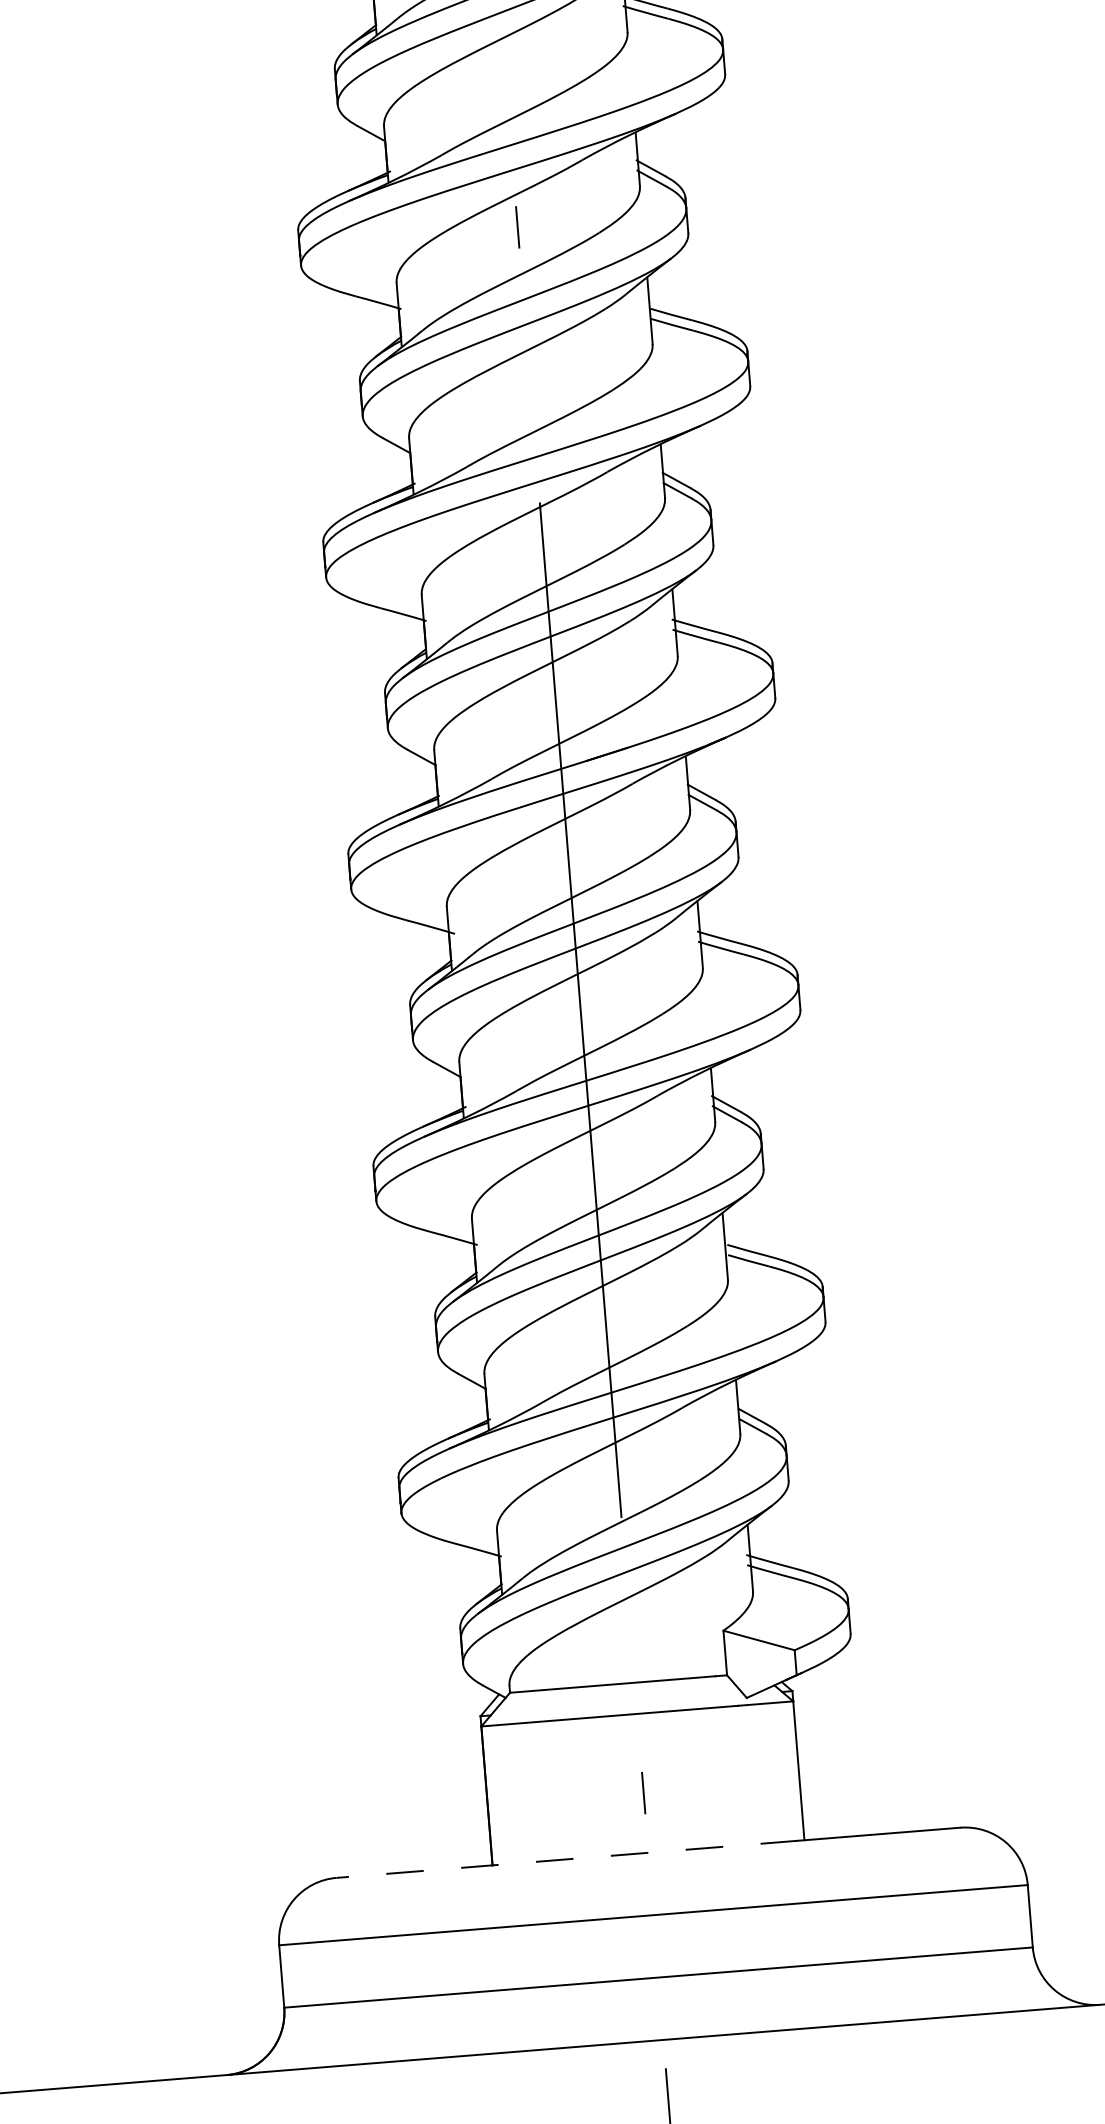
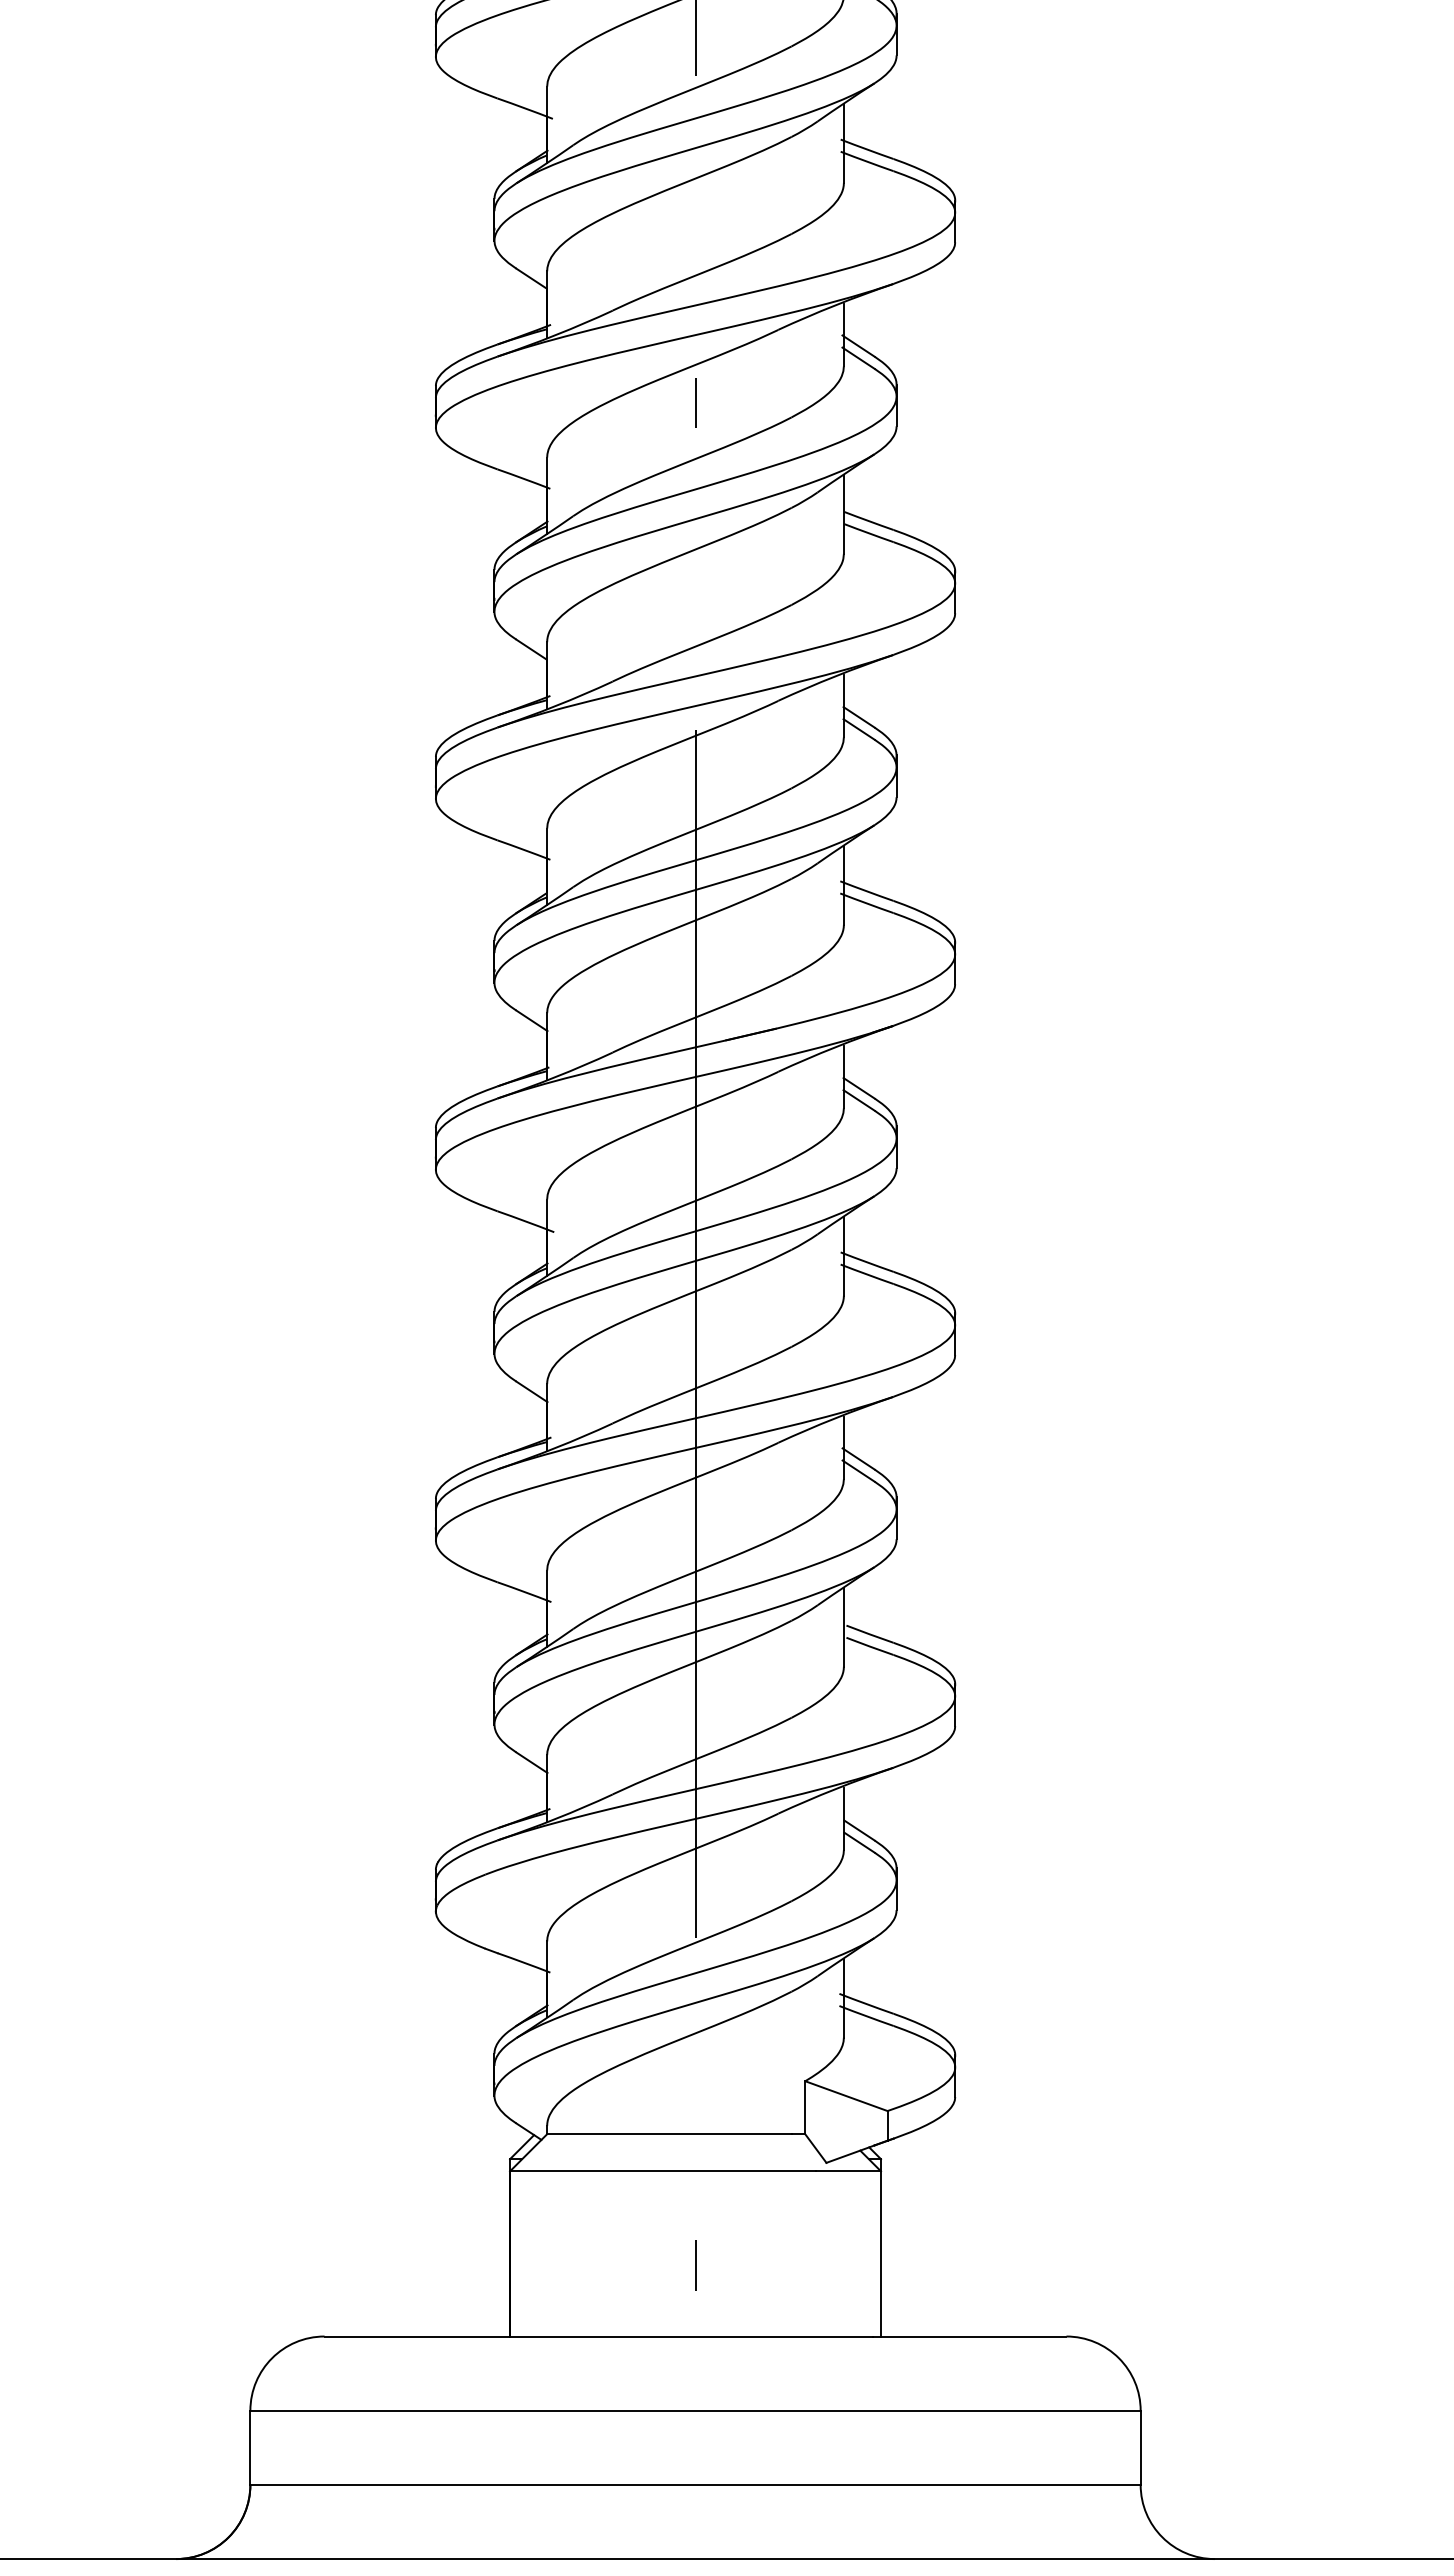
line: (566, 1859) -> (598, 2336), dashed -> solid

